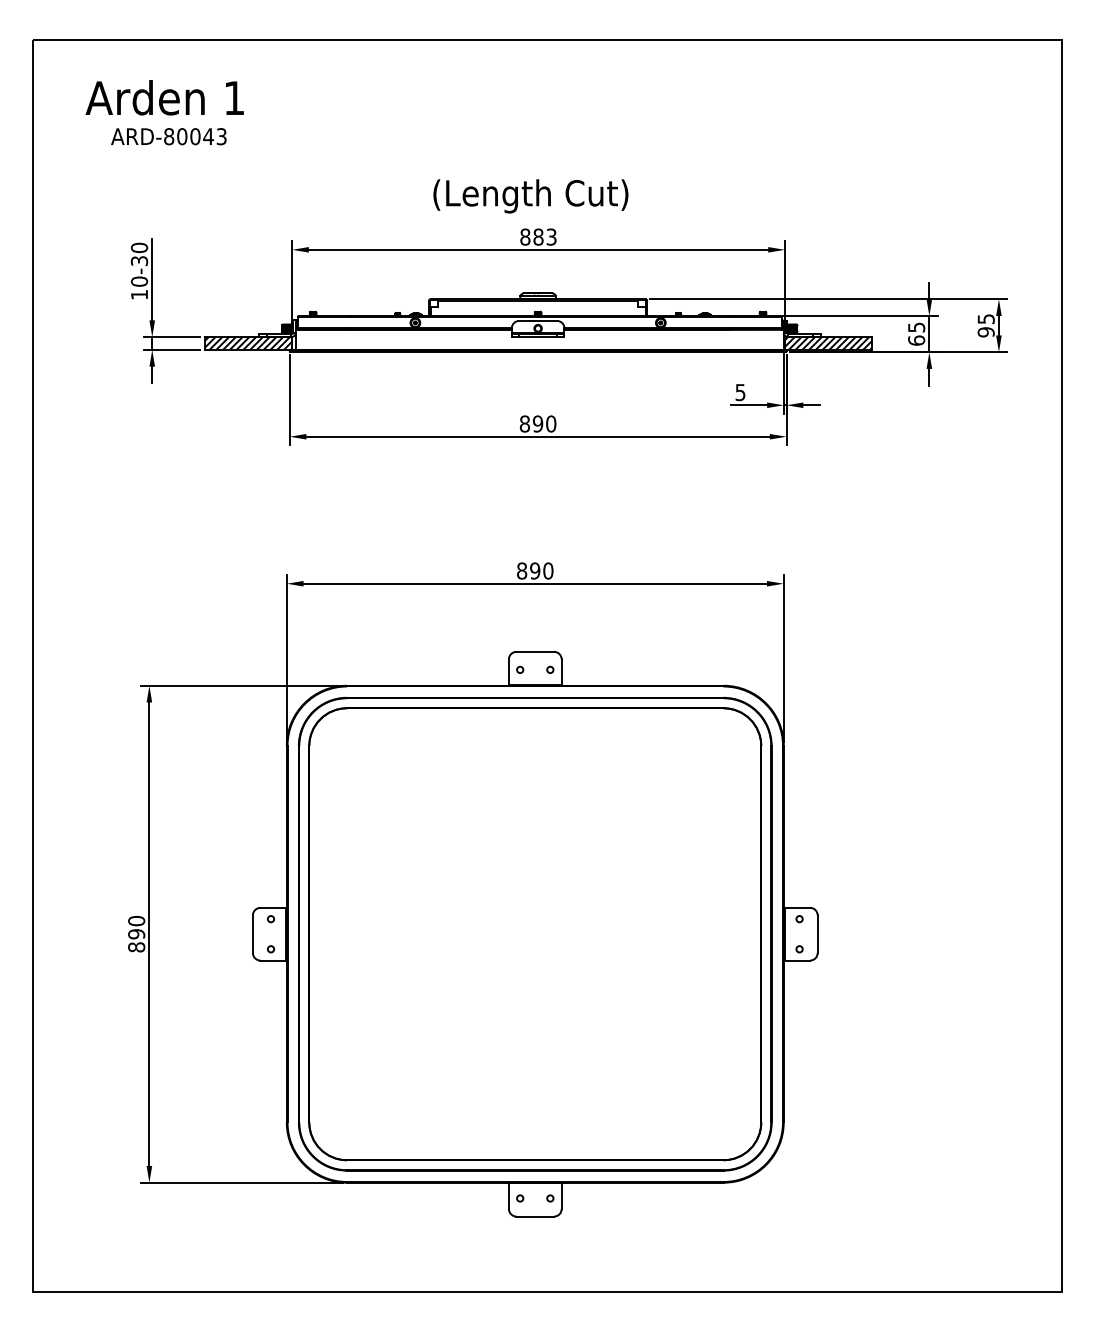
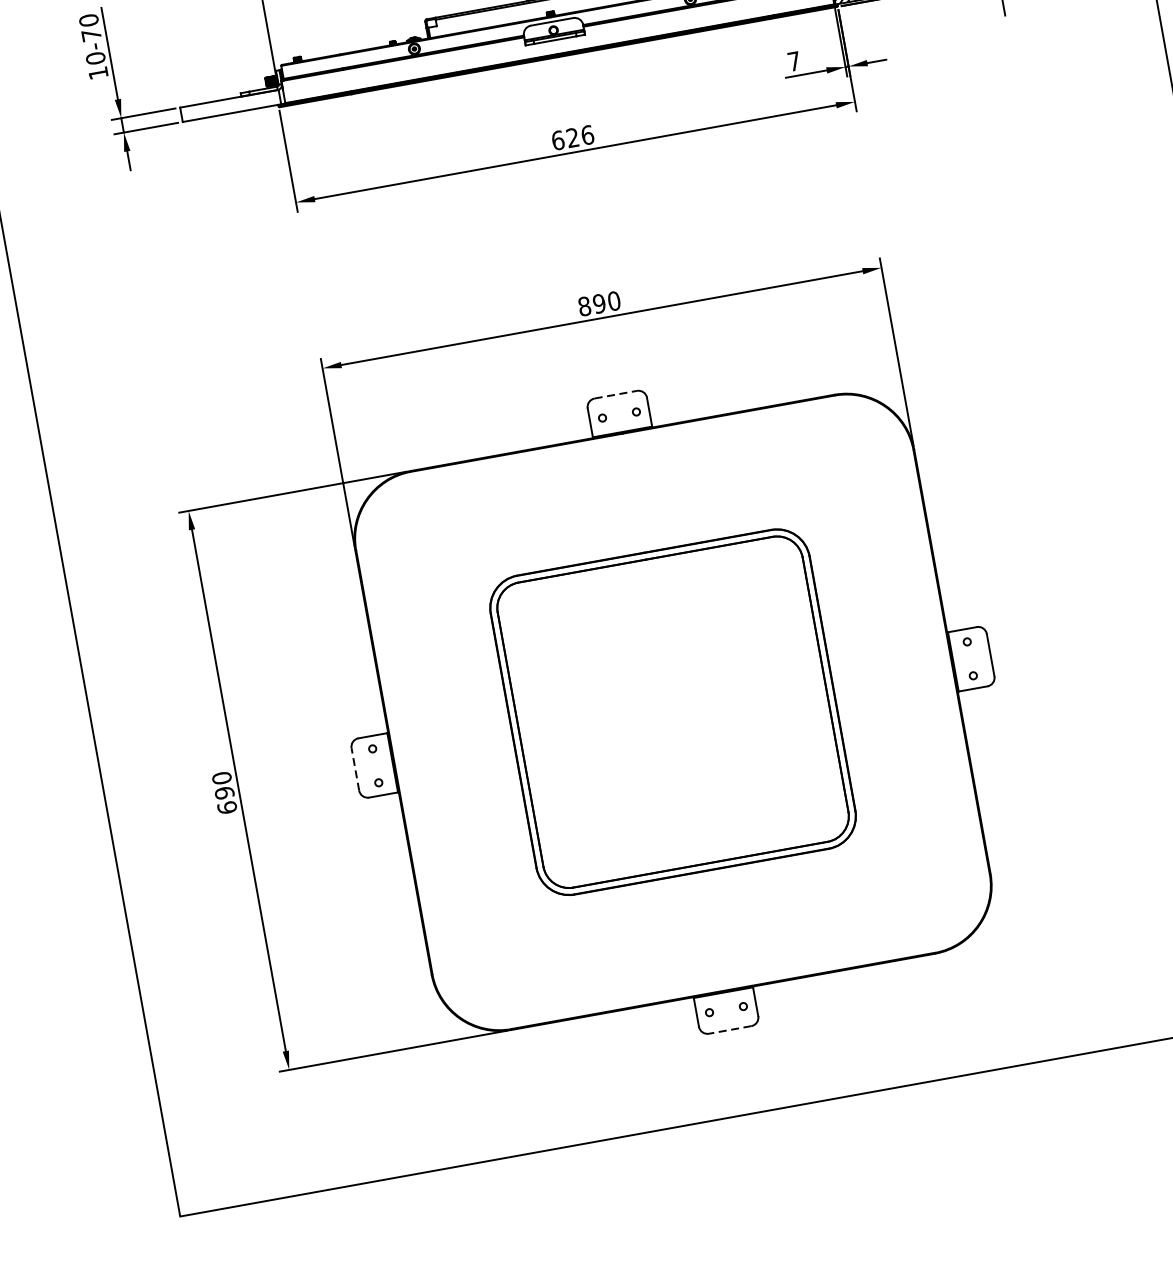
text: (139, 260) -> (91, 34), 10-30 -> 10-70
hatch: (248, 343) -> (230, 105), removed
text: (740, 392) -> (794, 61), 5 -> 7
text: (537, 423) -> (572, 137), 890 -> 626
line: (535, 651) -> (616, 394), solid -> dashed
part: (535, 933) -> (673, 711), size x0.6
line: (252, 934) -> (354, 769), solid -> dashed
text: (136, 947) -> (227, 807), 890 -> 690
line: (535, 1216) -> (730, 1029), solid -> dashed

